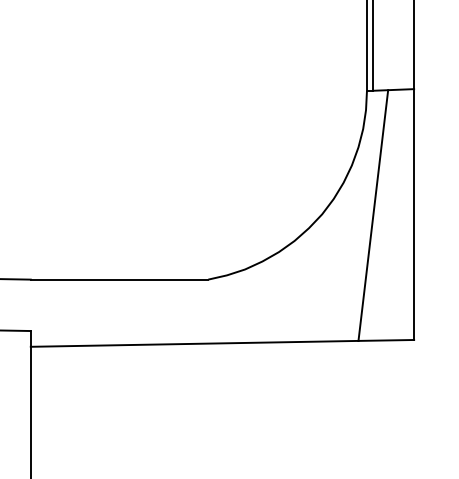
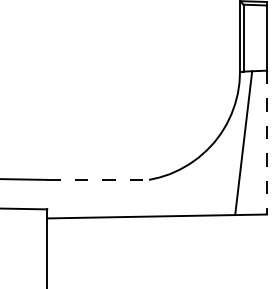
line: (414, 214) -> (267, 142), solid -> dashed
line: (120, 278) -> (98, 179), solid -> dashed

